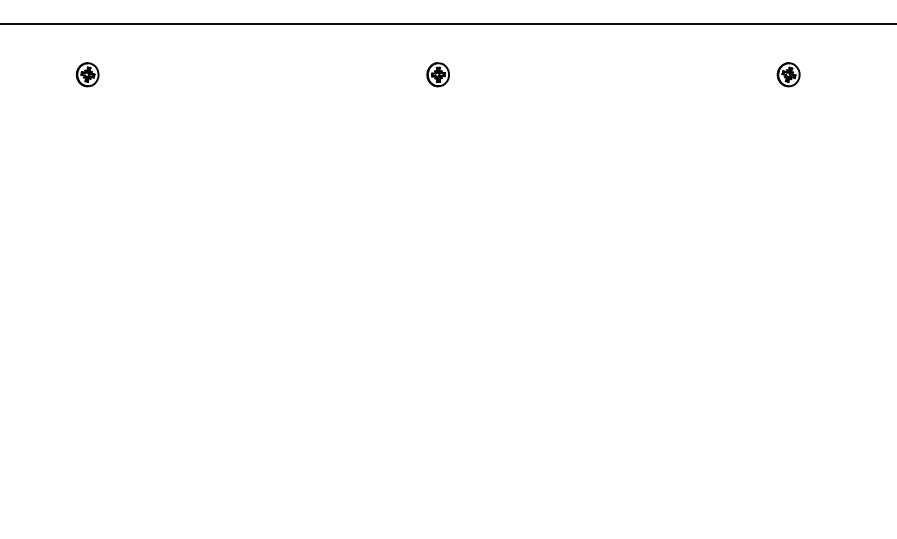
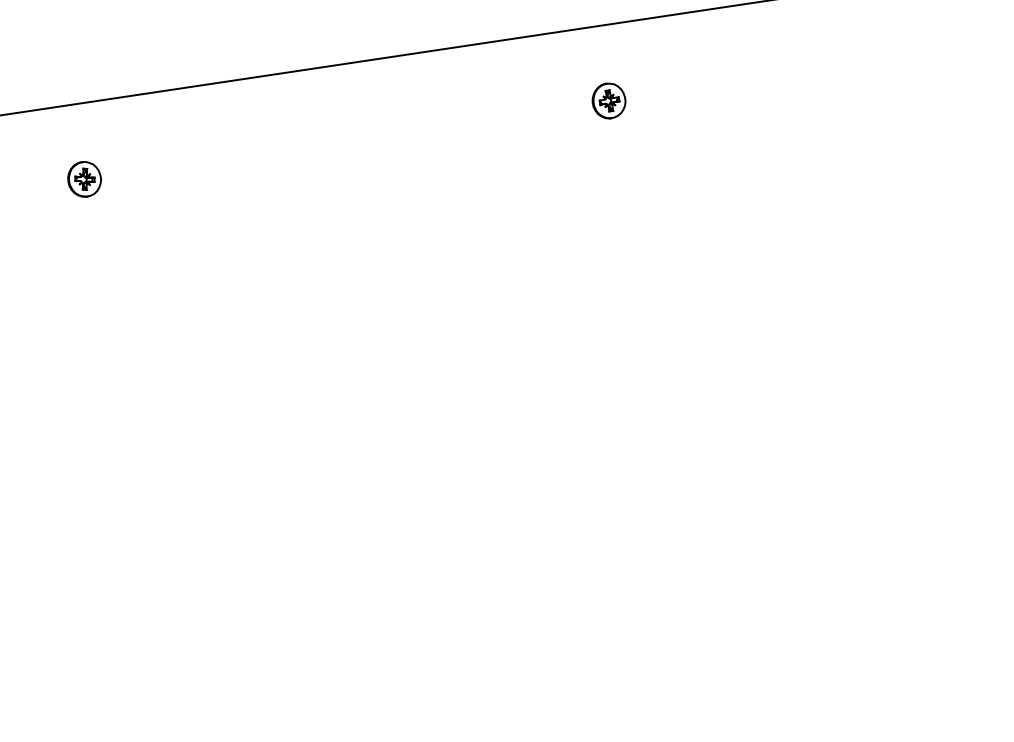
part: (87, 74) -> (84, 179), moved
part: (437, 74) -> (607, 100), moved

